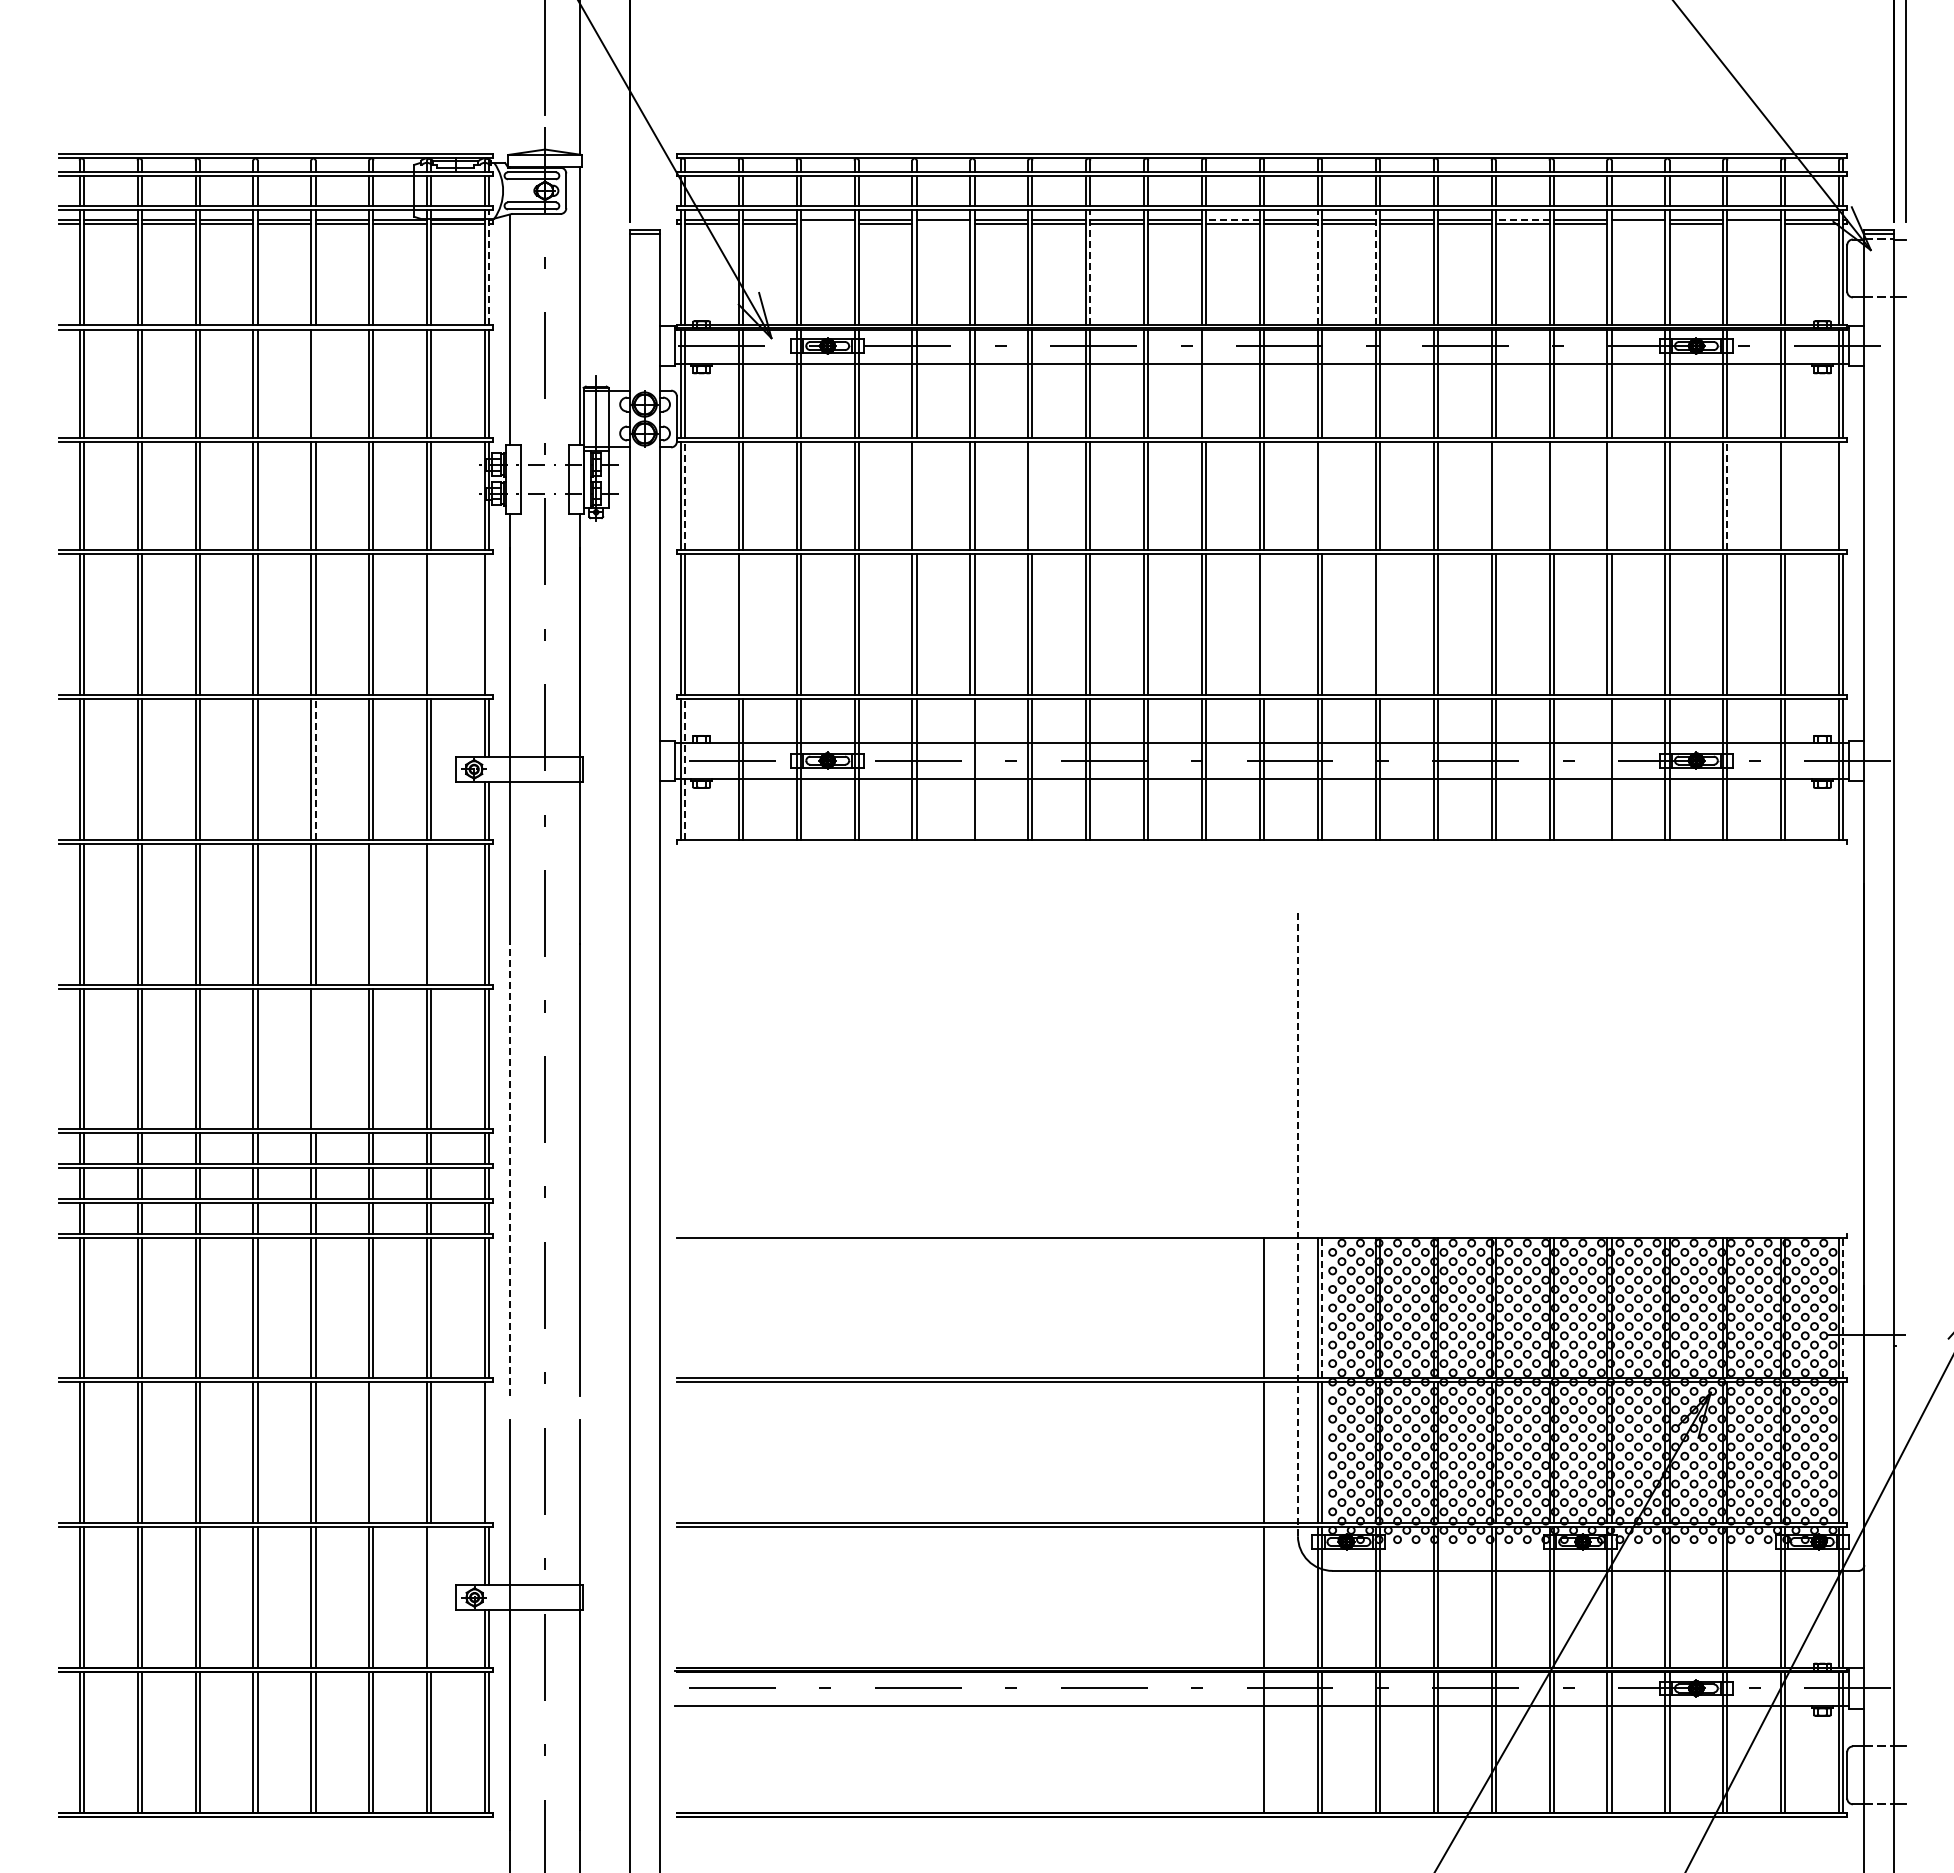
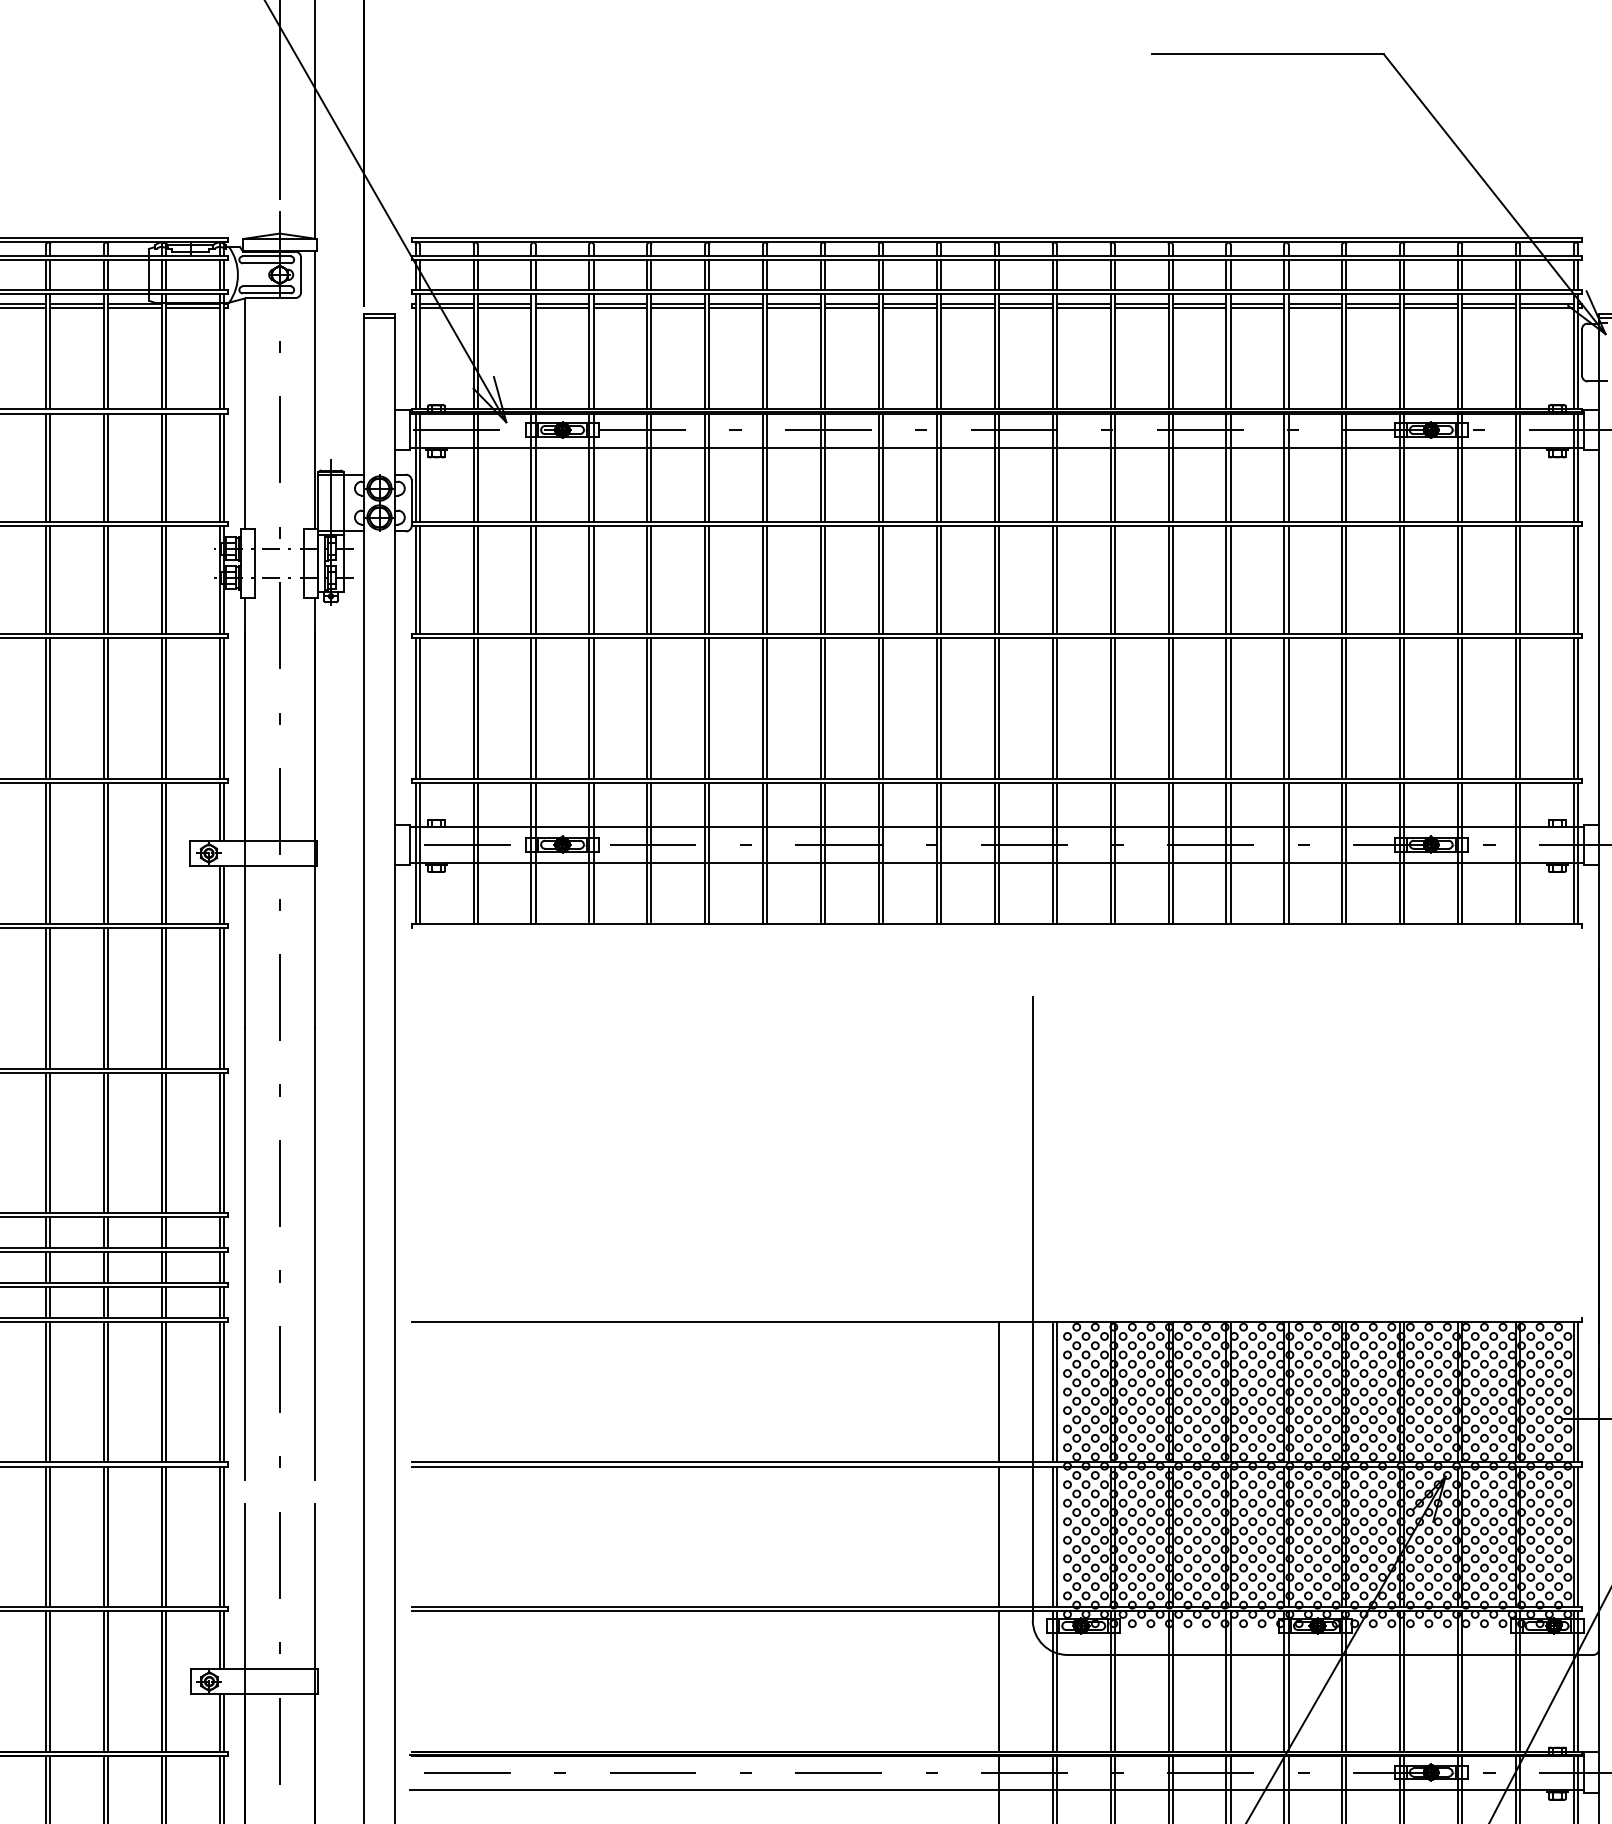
line: (1233, 219) -> (968, 303), dashed -> solid
line: (1522, 219) -> (1257, 303), dashed -> solid
line: (827, 223) -> (562, 307), added
line: (943, 223) -> (678, 307), added
line: (1638, 223) -> (1373, 307), added
line: (1754, 223) -> (1489, 307), added
line: (489, 267) -> (224, 351), dashed -> solid
line: (1090, 267) -> (825, 351), dashed -> solid
line: (1317, 267) -> (1052, 351), dashed -> solid
line: (1375, 267) -> (1110, 351), dashed -> solid
line: (315, 383) -> (50, 467), added
line: (1206, 383) -> (941, 467), added
line: (685, 495) -> (420, 579), dashed -> solid
line: (916, 495) -> (651, 579), added
line: (1032, 495) -> (767, 579), added
line: (1322, 495) -> (1057, 579), added
line: (1495, 495) -> (1230, 579), added
line: (1553, 495) -> (1288, 579), added
line: (1611, 495) -> (1346, 579), added
line: (1727, 495) -> (1462, 579), dashed -> solid
line: (1785, 495) -> (1520, 579), added
line: (1843, 495) -> (1578, 579), added
line: (431, 624) -> (166, 708), added
line: (489, 624) -> (224, 708), added
line: (742, 624) -> (477, 708), added
line: (1264, 624) -> (999, 708), added
line: (1379, 624) -> (1114, 708), added
line: (315, 768) -> (50, 852), dashed -> solid
line: (685, 768) -> (420, 852), dashed -> solid
line: (970, 769) -> (705, 853), added
line: (1607, 769) -> (1342, 853), added
line: (373, 913) -> (108, 997), added
line: (431, 913) -> (166, 997), added
line: (315, 1058) -> (50, 1142), added
line: (510, 1170) -> (245, 1254), dashed -> solid
line: (1297, 1224) -> (1032, 1308), dashed -> solid
line: (1322, 1307) -> (1057, 1391), dashed -> solid
line: (1843, 1307) -> (1578, 1391), dashed -> solid
line: (373, 1452) -> (108, 1536), added
line: (489, 1452) -> (224, 1536), added
line: (431, 1597) -> (166, 1681), added

